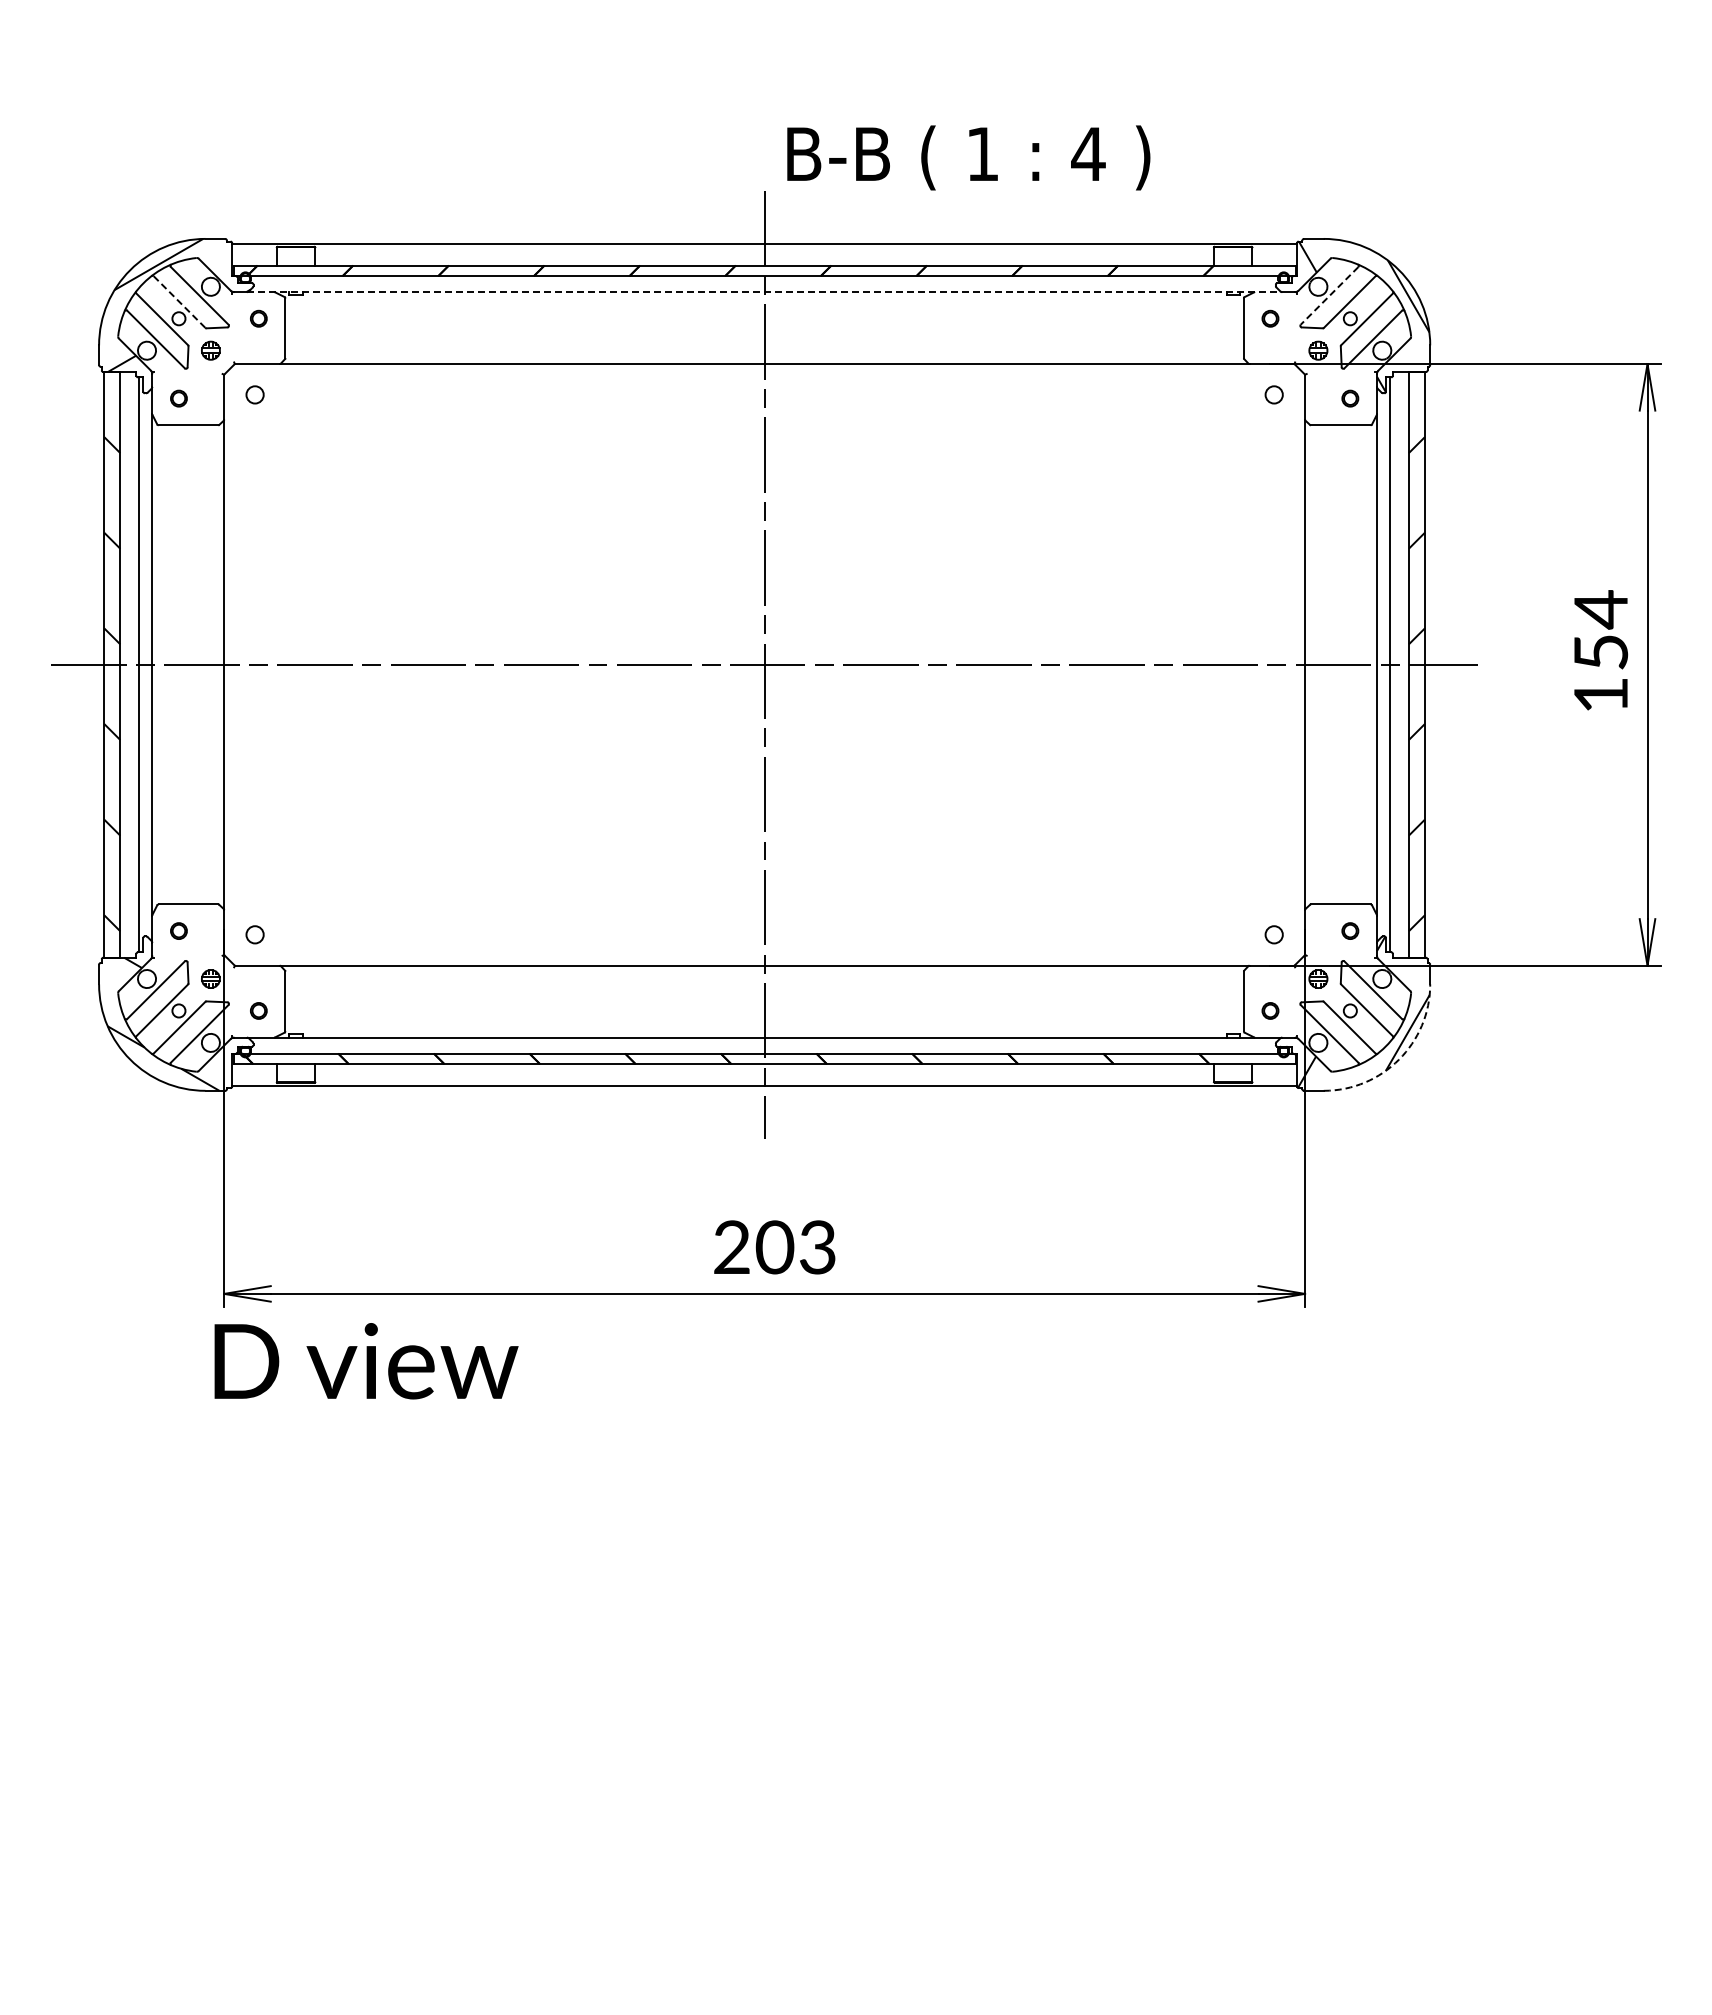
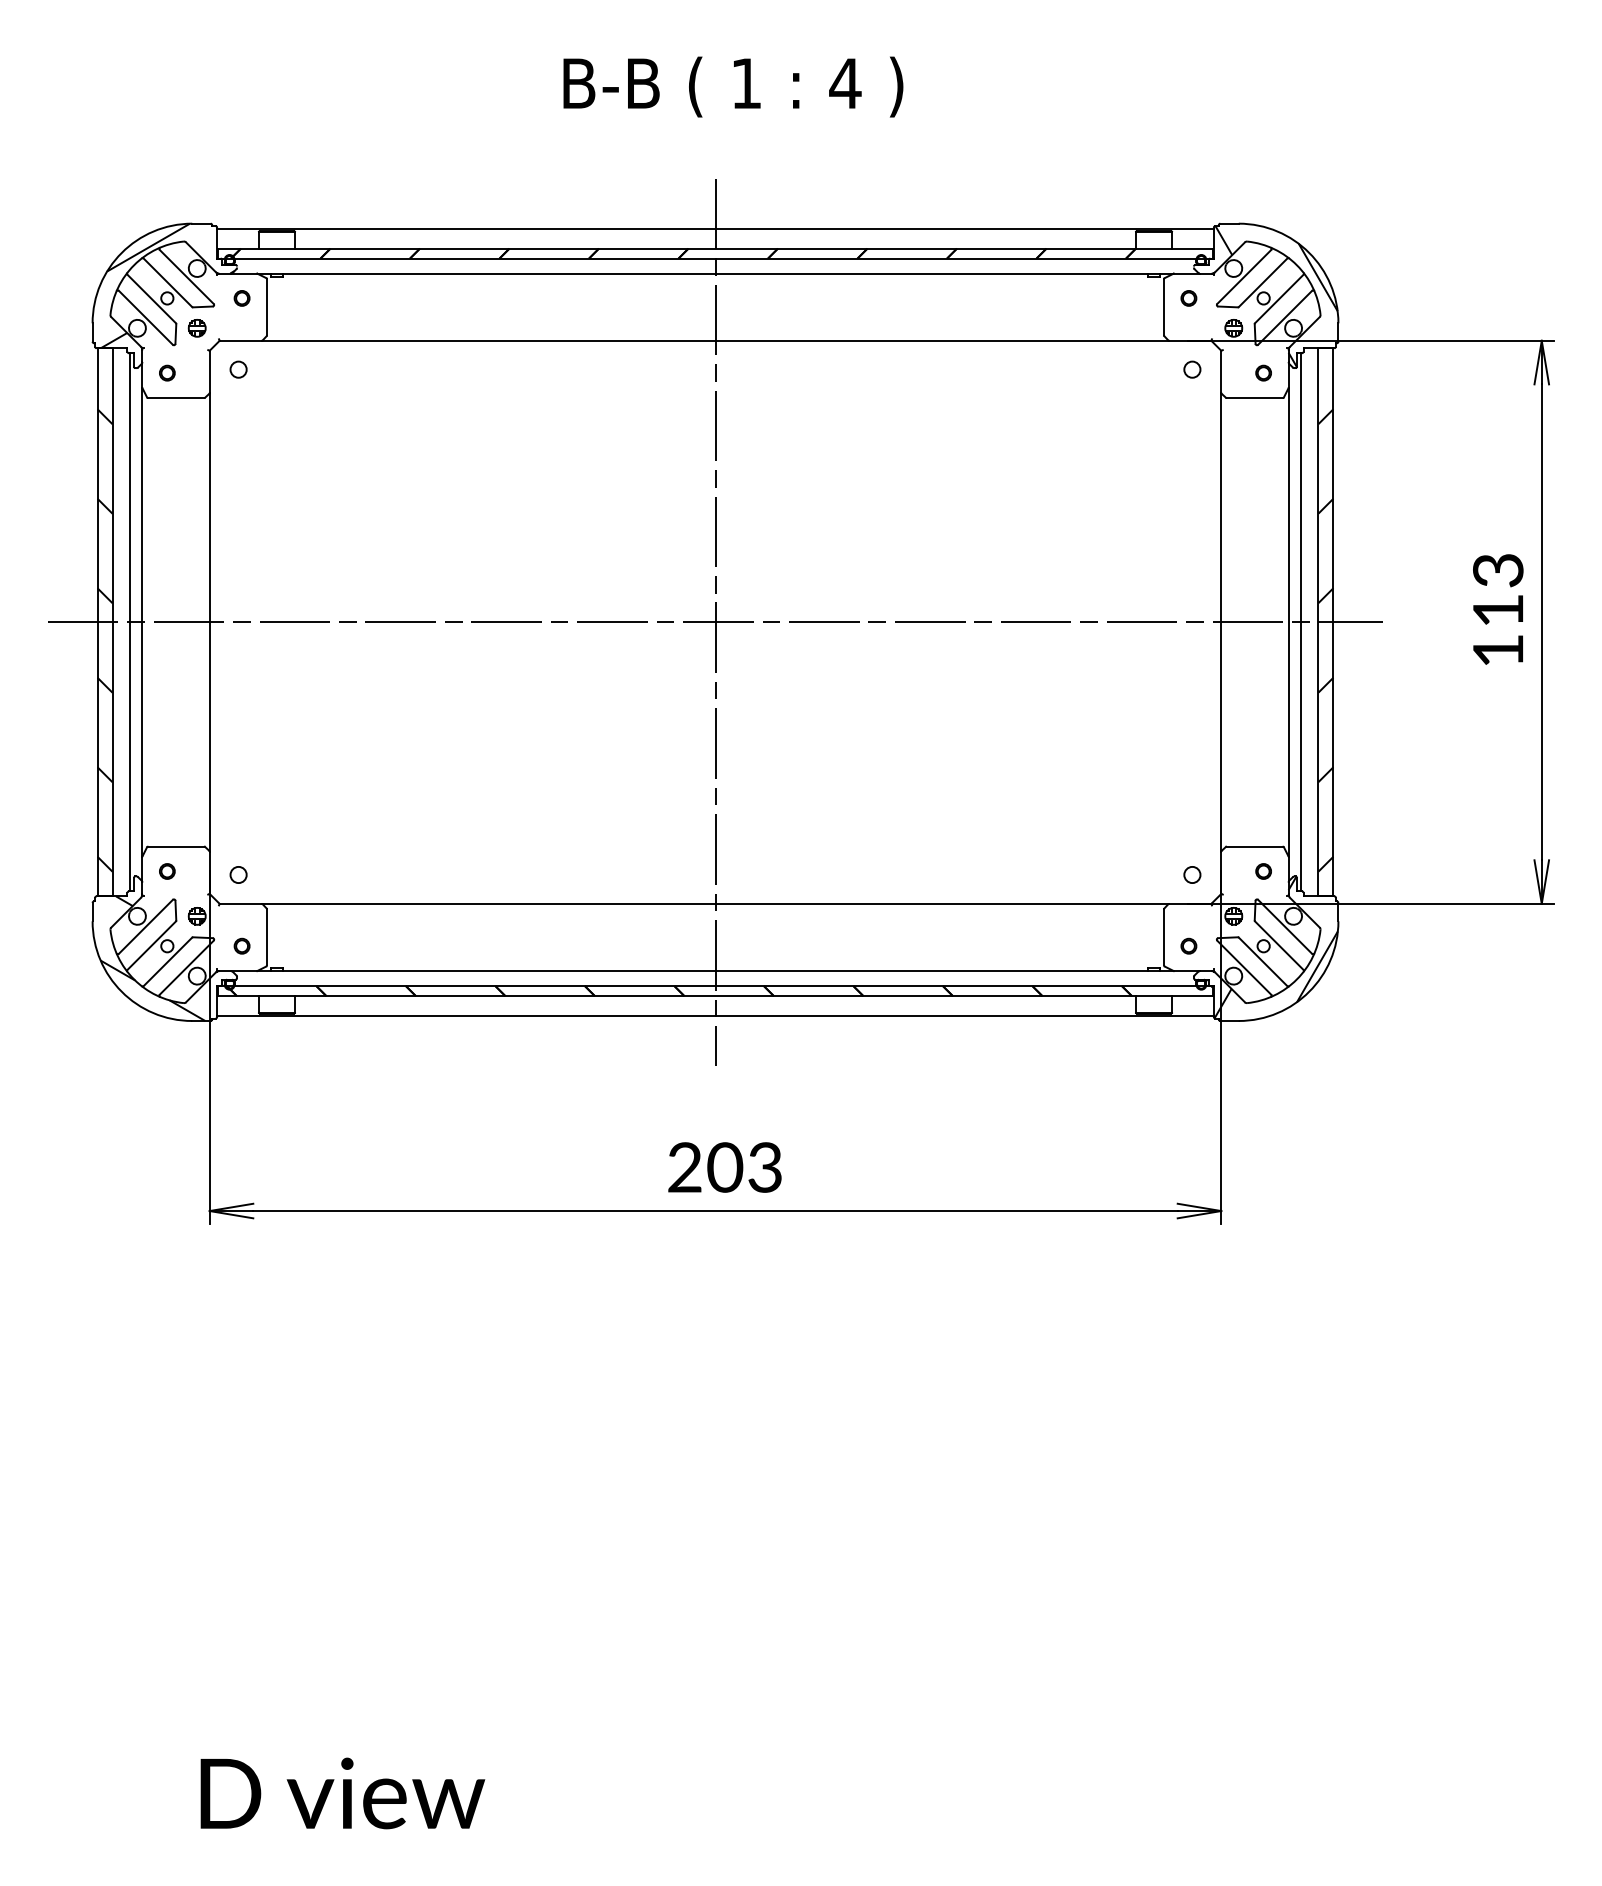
text: (968, 157) -> (733, 86), moved
line: (764, 292) -> (715, 273), dashed -> solid
line: (1329, 295) -> (1244, 276), dashed -> solid
line: (179, 302) -> (167, 283), dashed -> solid
text: (1601, 629) -> (1498, 589), 154 -> 113
arc: (1399, 1059) -> (1309, 991), dashed -> solid
text: (366, 1361) -> (342, 1793), moved

